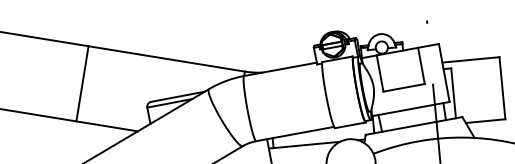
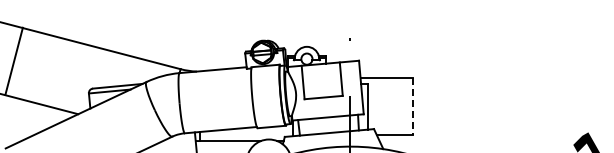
line: (81, 82) -> (13, 60), moved
line: (502, 88) -> (412, 106), solid -> dashed

